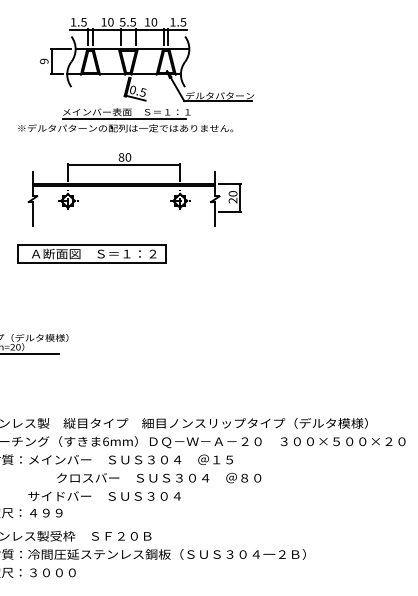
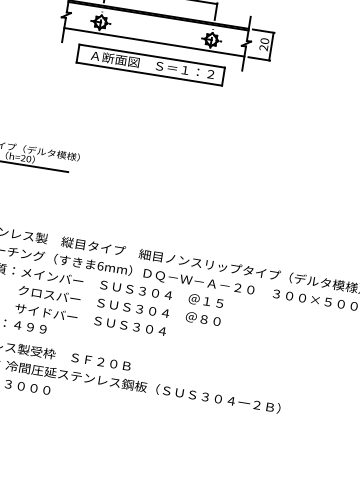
line: (123, 212) -> (153, 42), added
part: (91, 253) -> (150, 64), moved
text: (159, 477) -> (120, 305), moved

